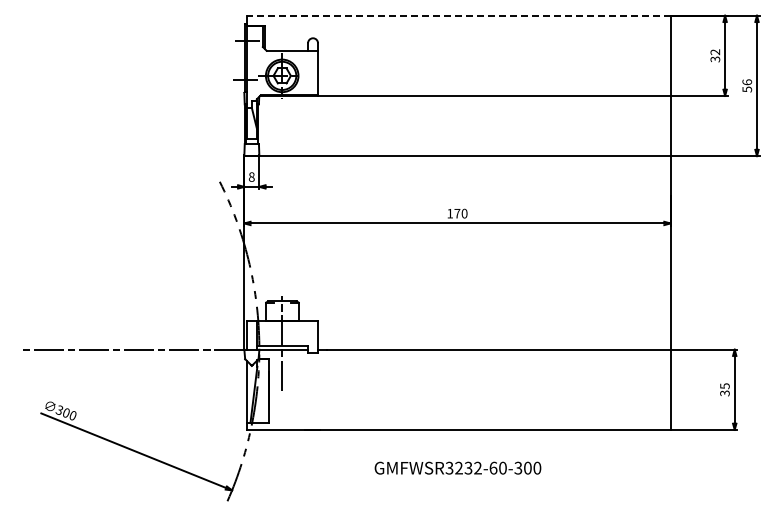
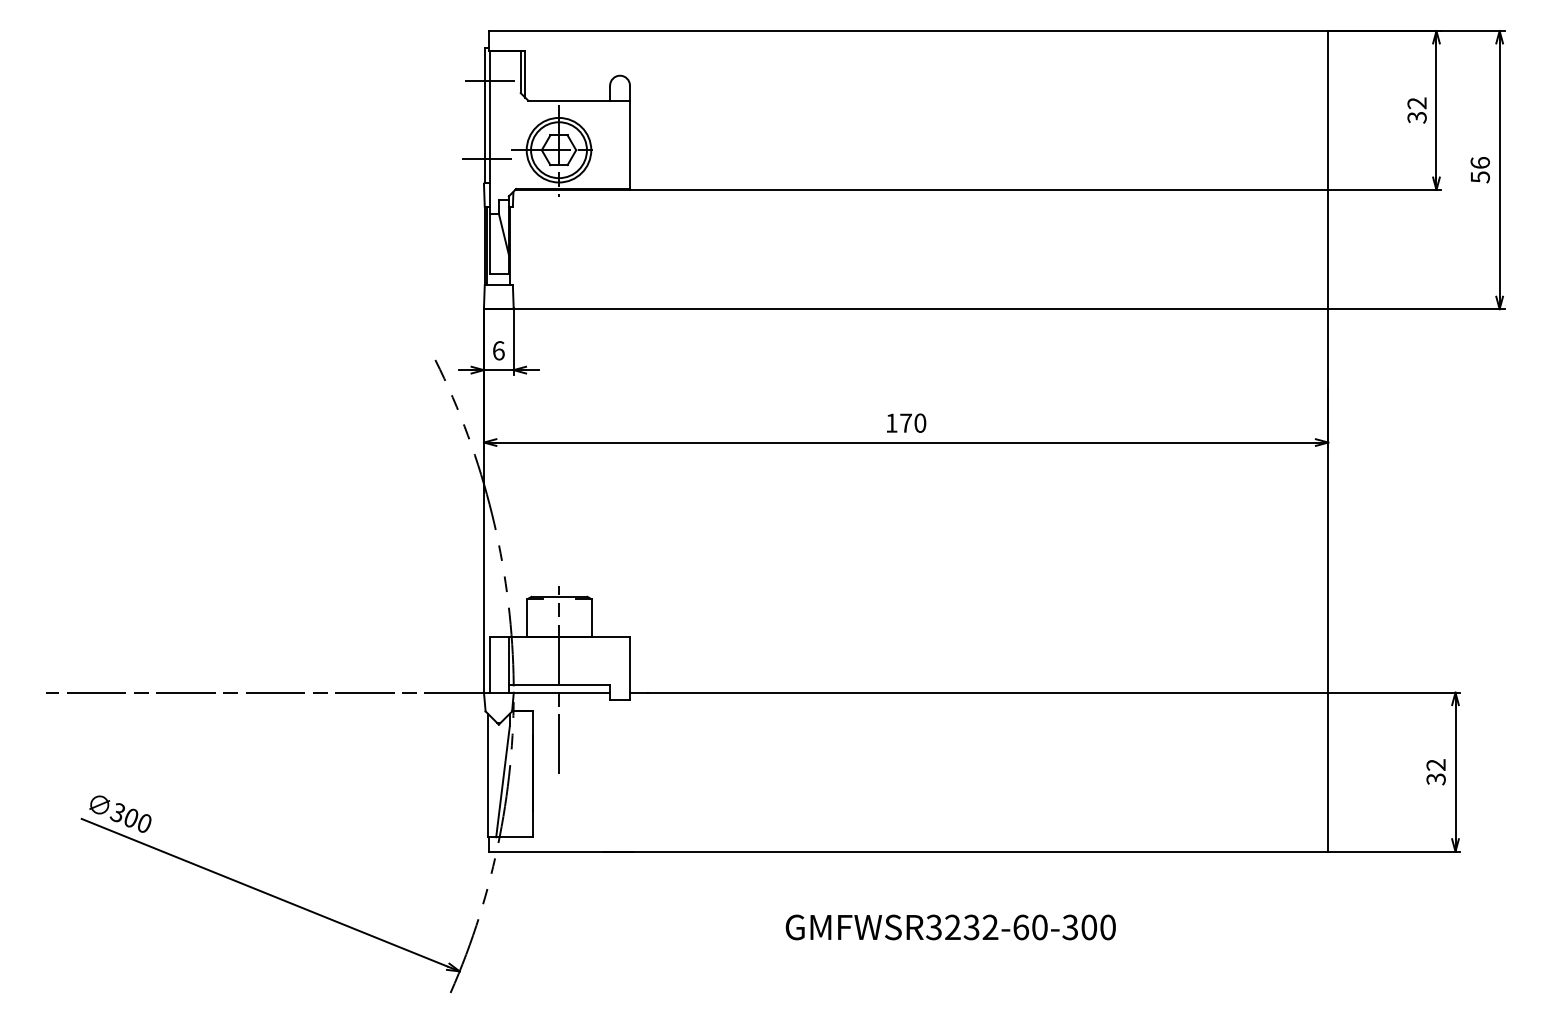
line: (458, 15) -> (908, 30), dashed -> solid
text: (251, 176) -> (498, 349), 8 -> 6
text: (724, 386) -> (1435, 765), 35 -> 32
text: (457, 467) -> (949, 926), moved

